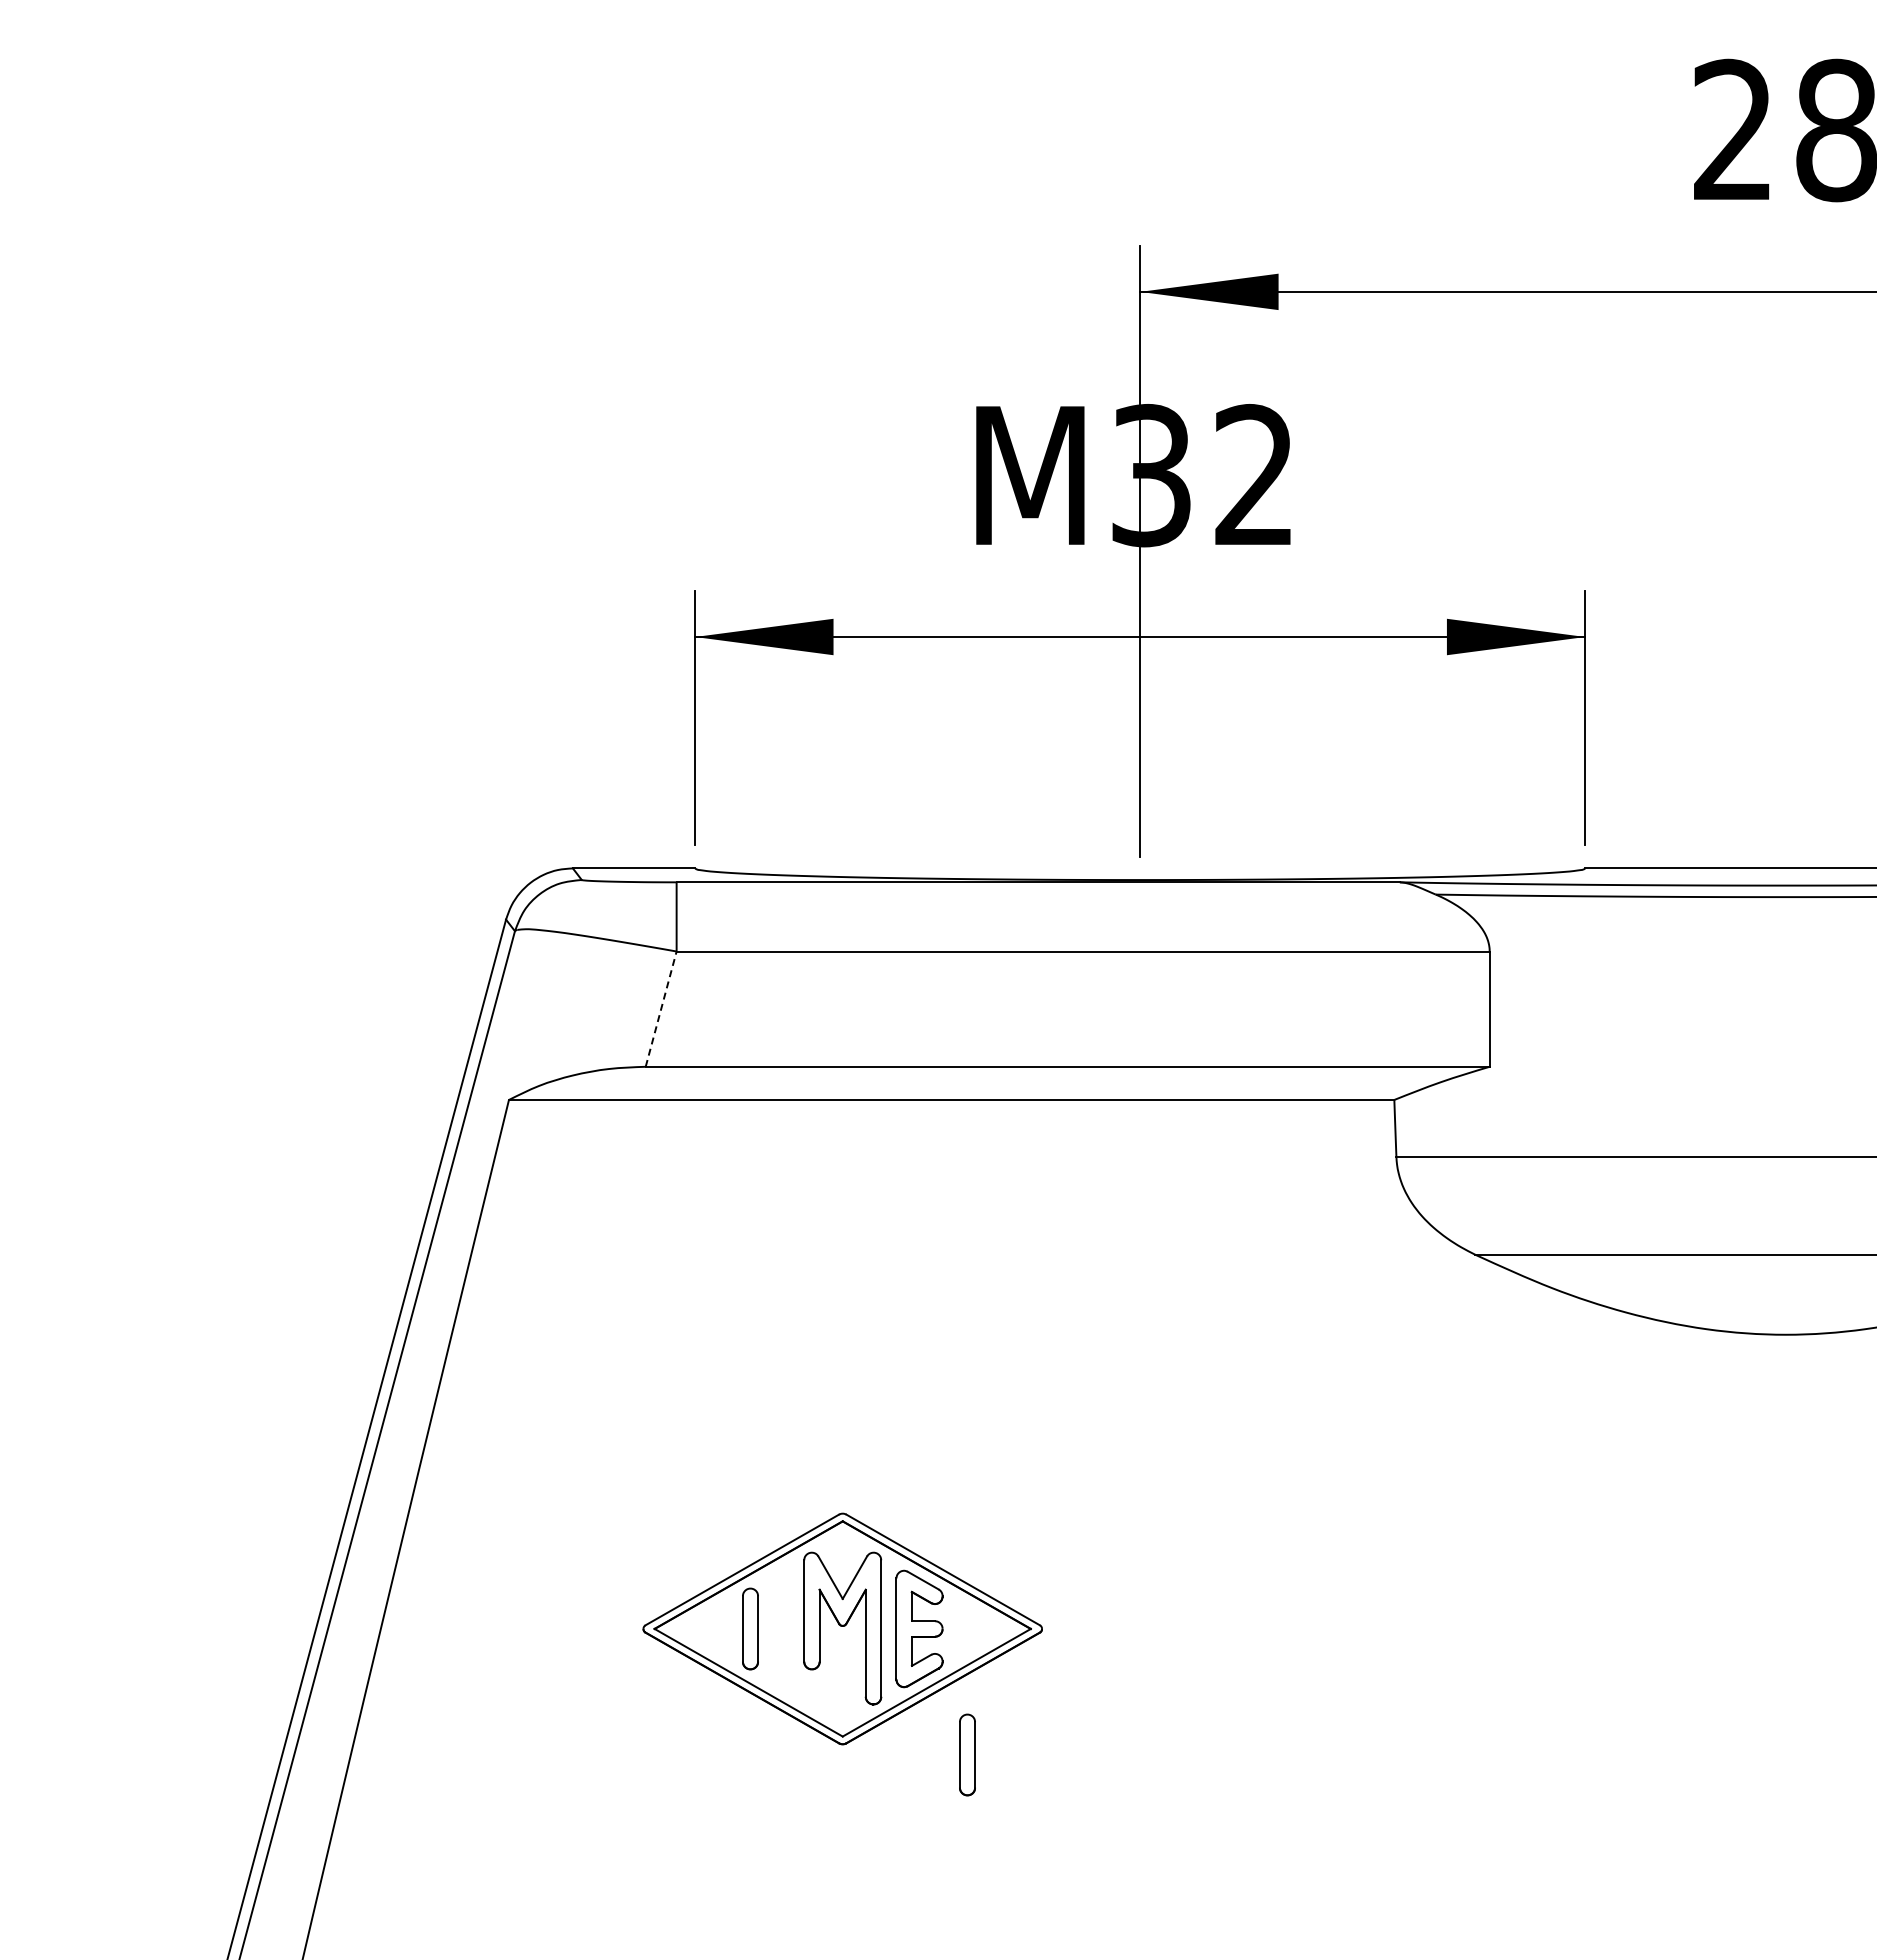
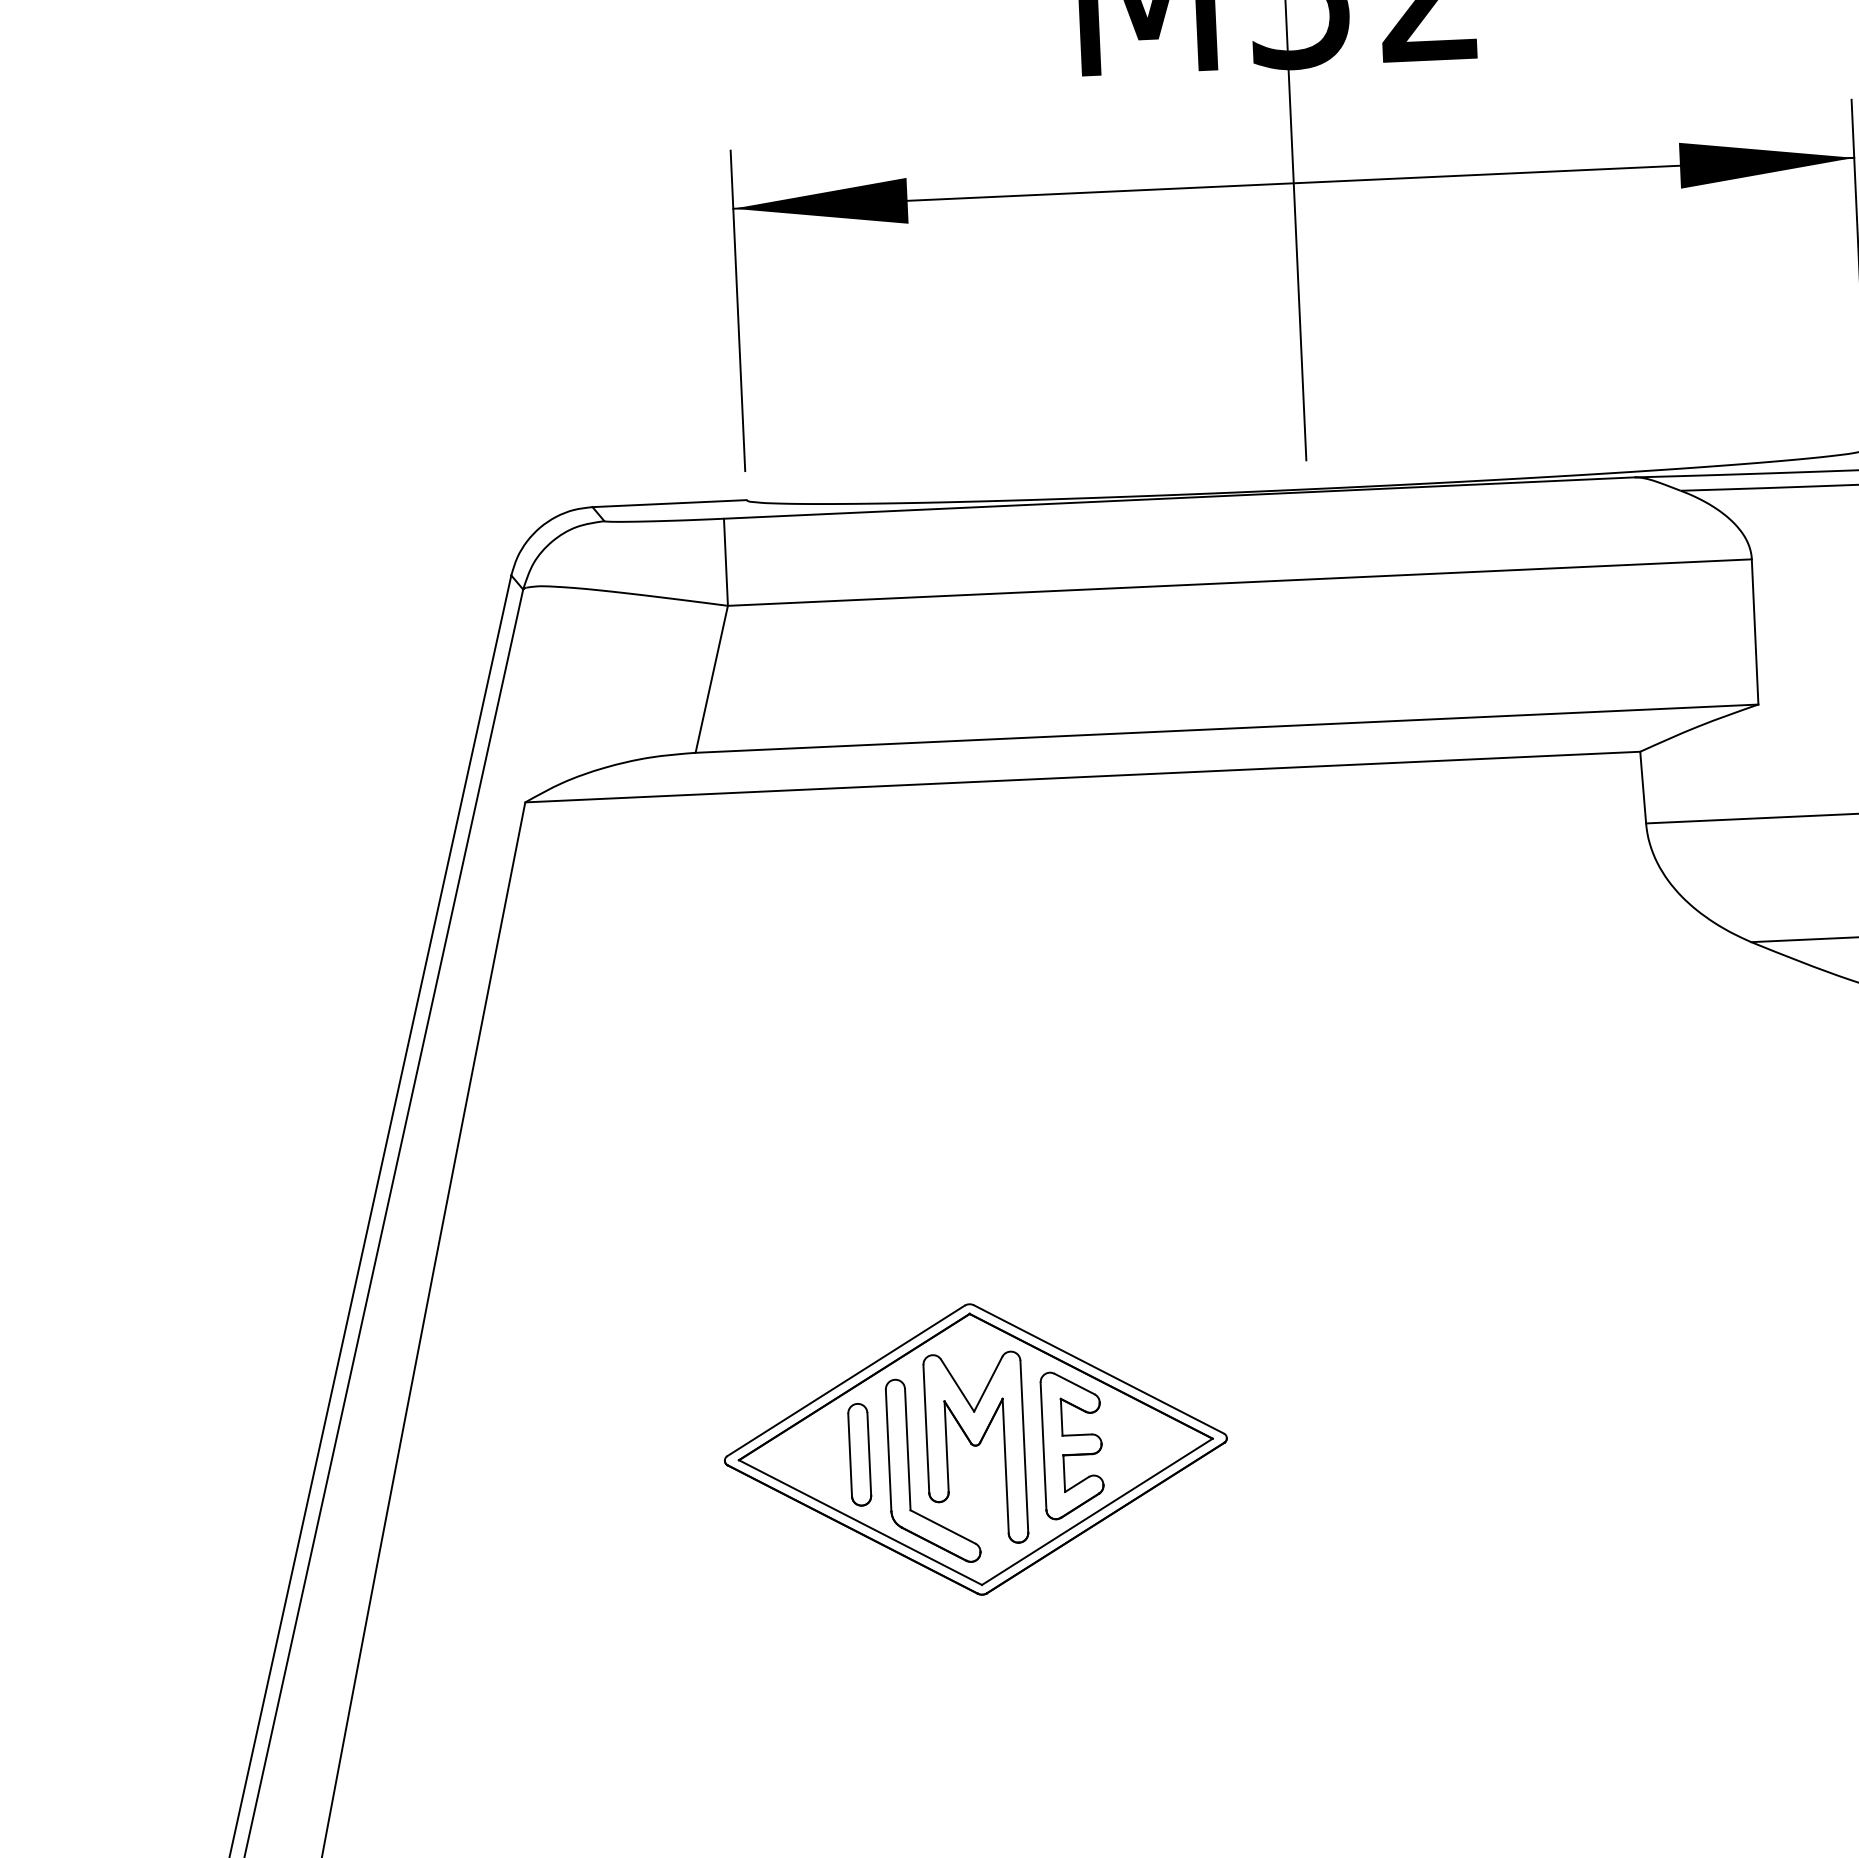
line: (661, 1009) -> (712, 679), dashed -> solid
part: (789, 1644) -> (909, 1472), added
part: (967, 1754) -> (1140, 1600), removed

